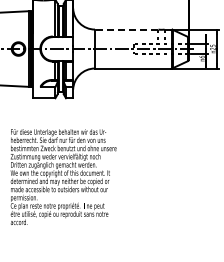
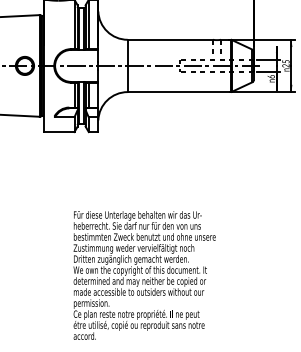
line: (126, 29) -> (169, 39), dashed -> solid
text: (63, 176) -> (144, 274), moved

